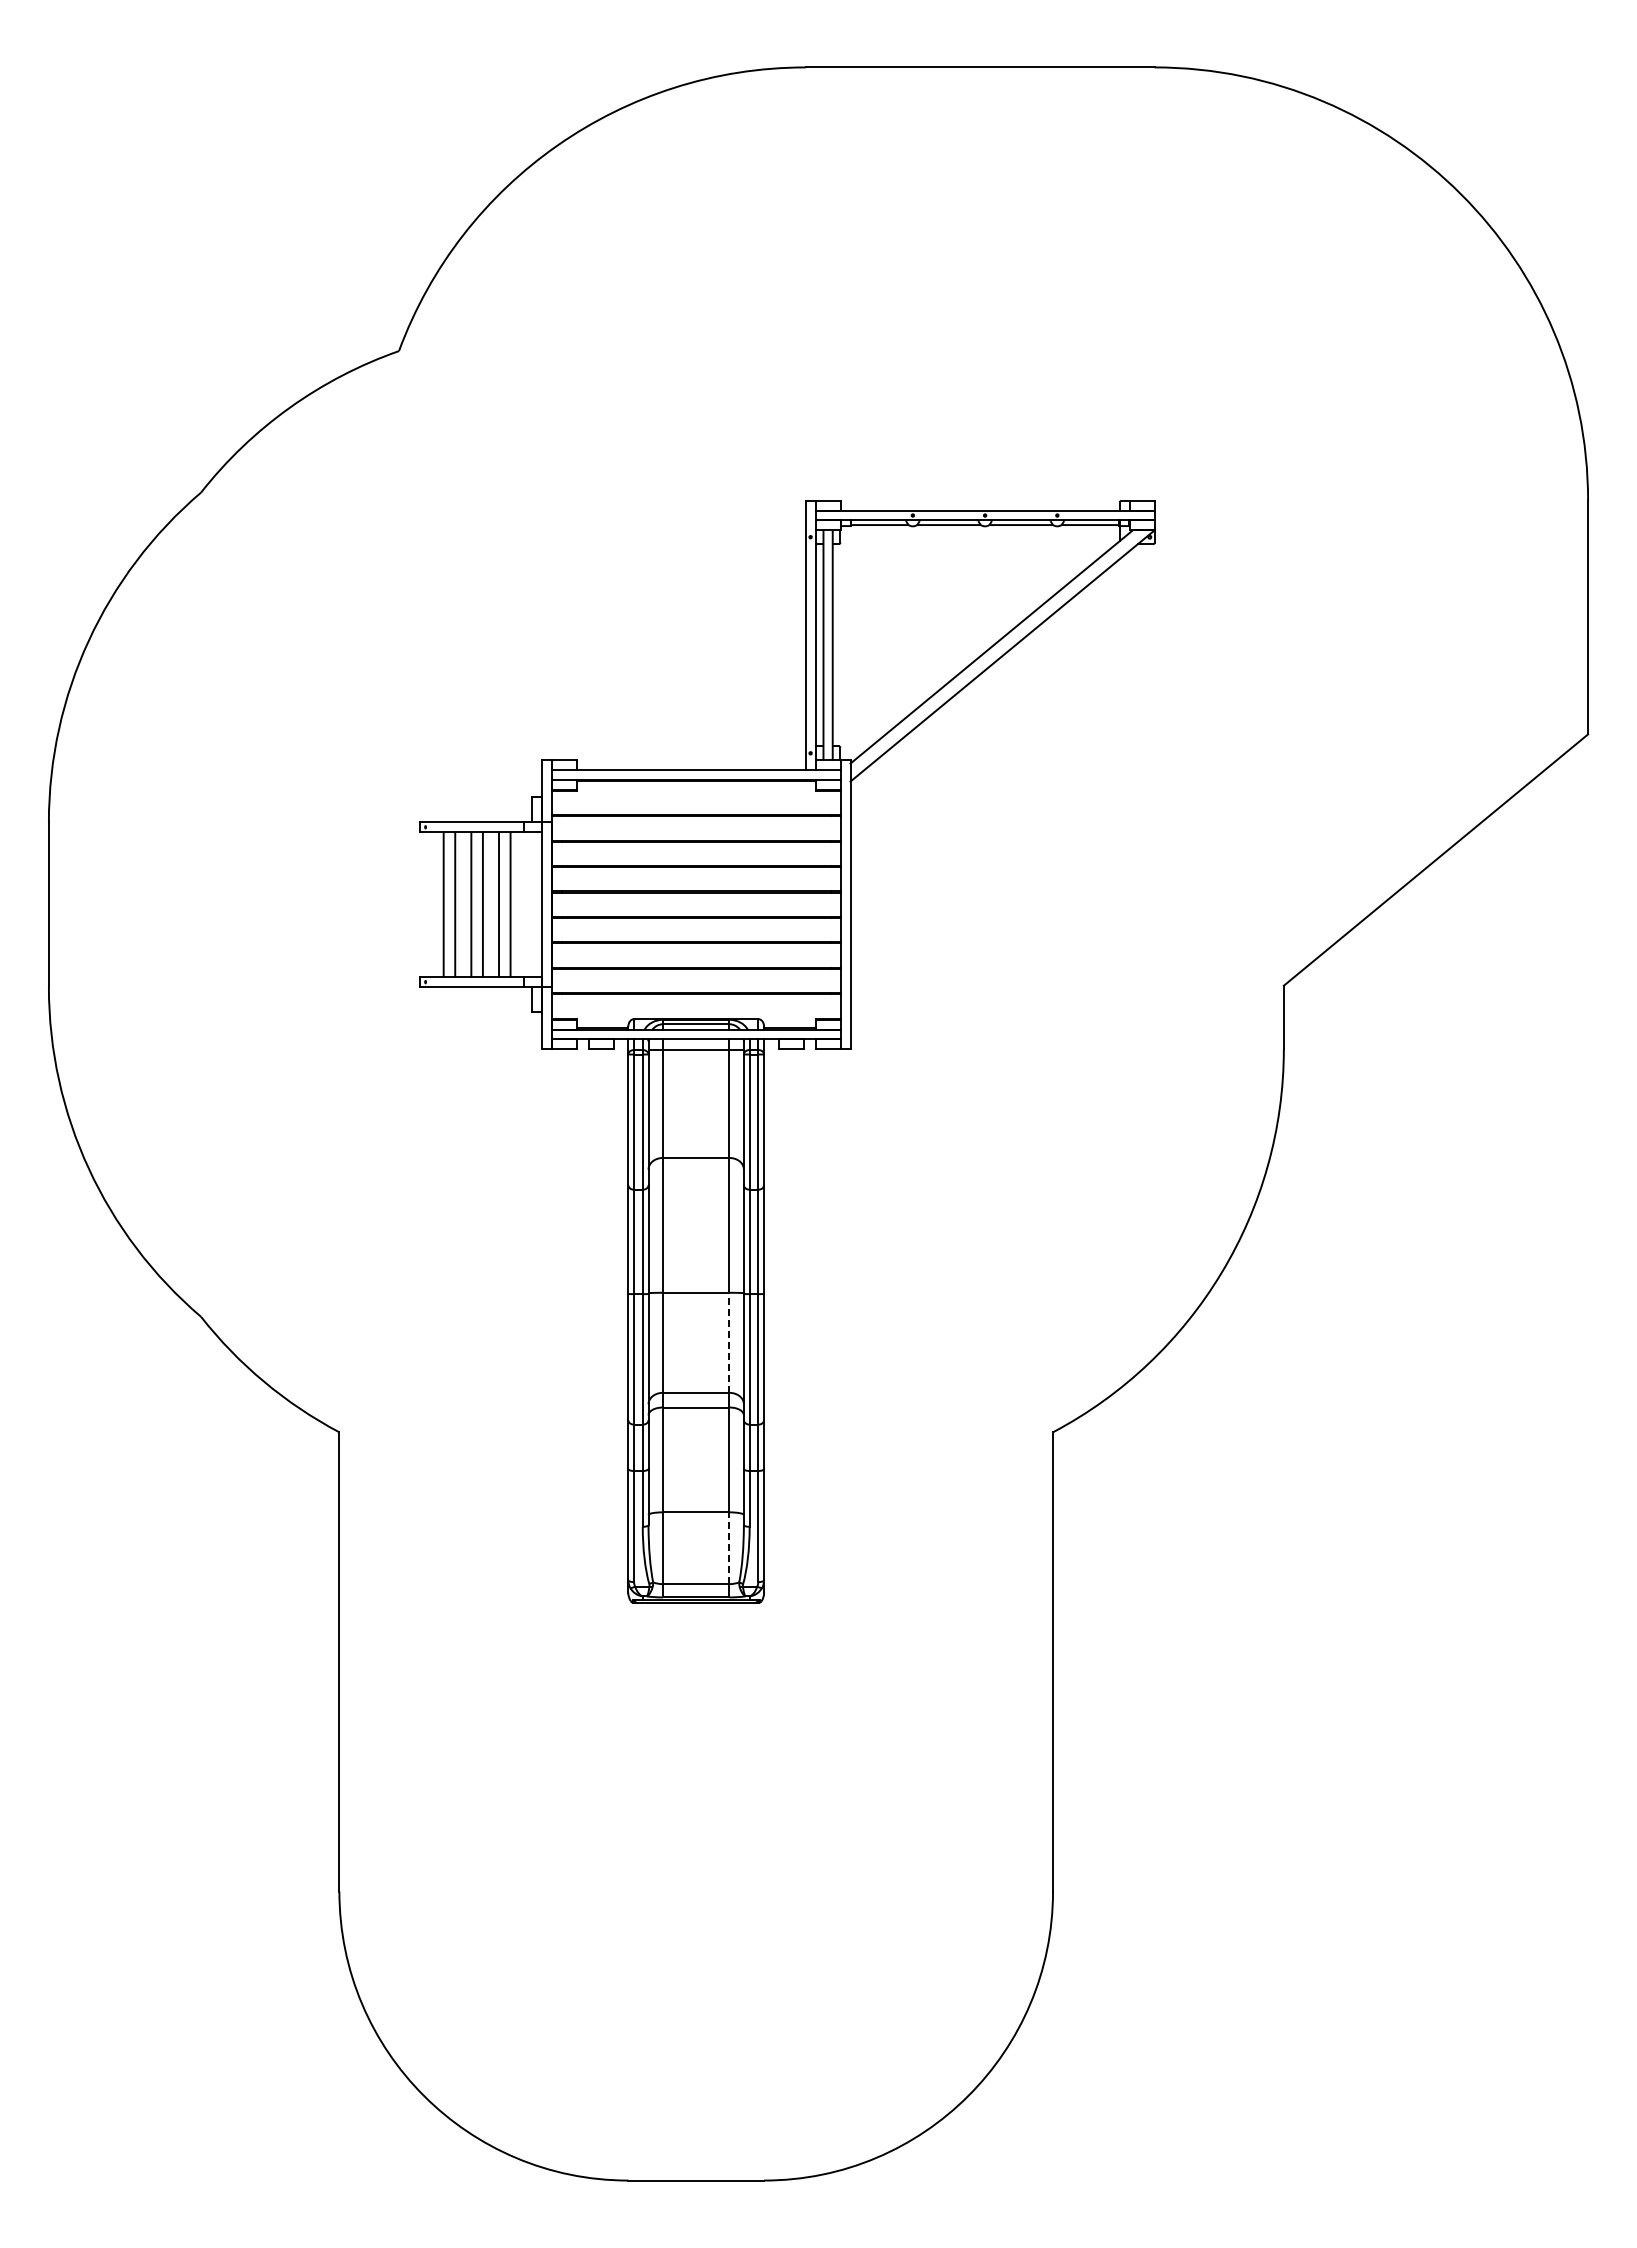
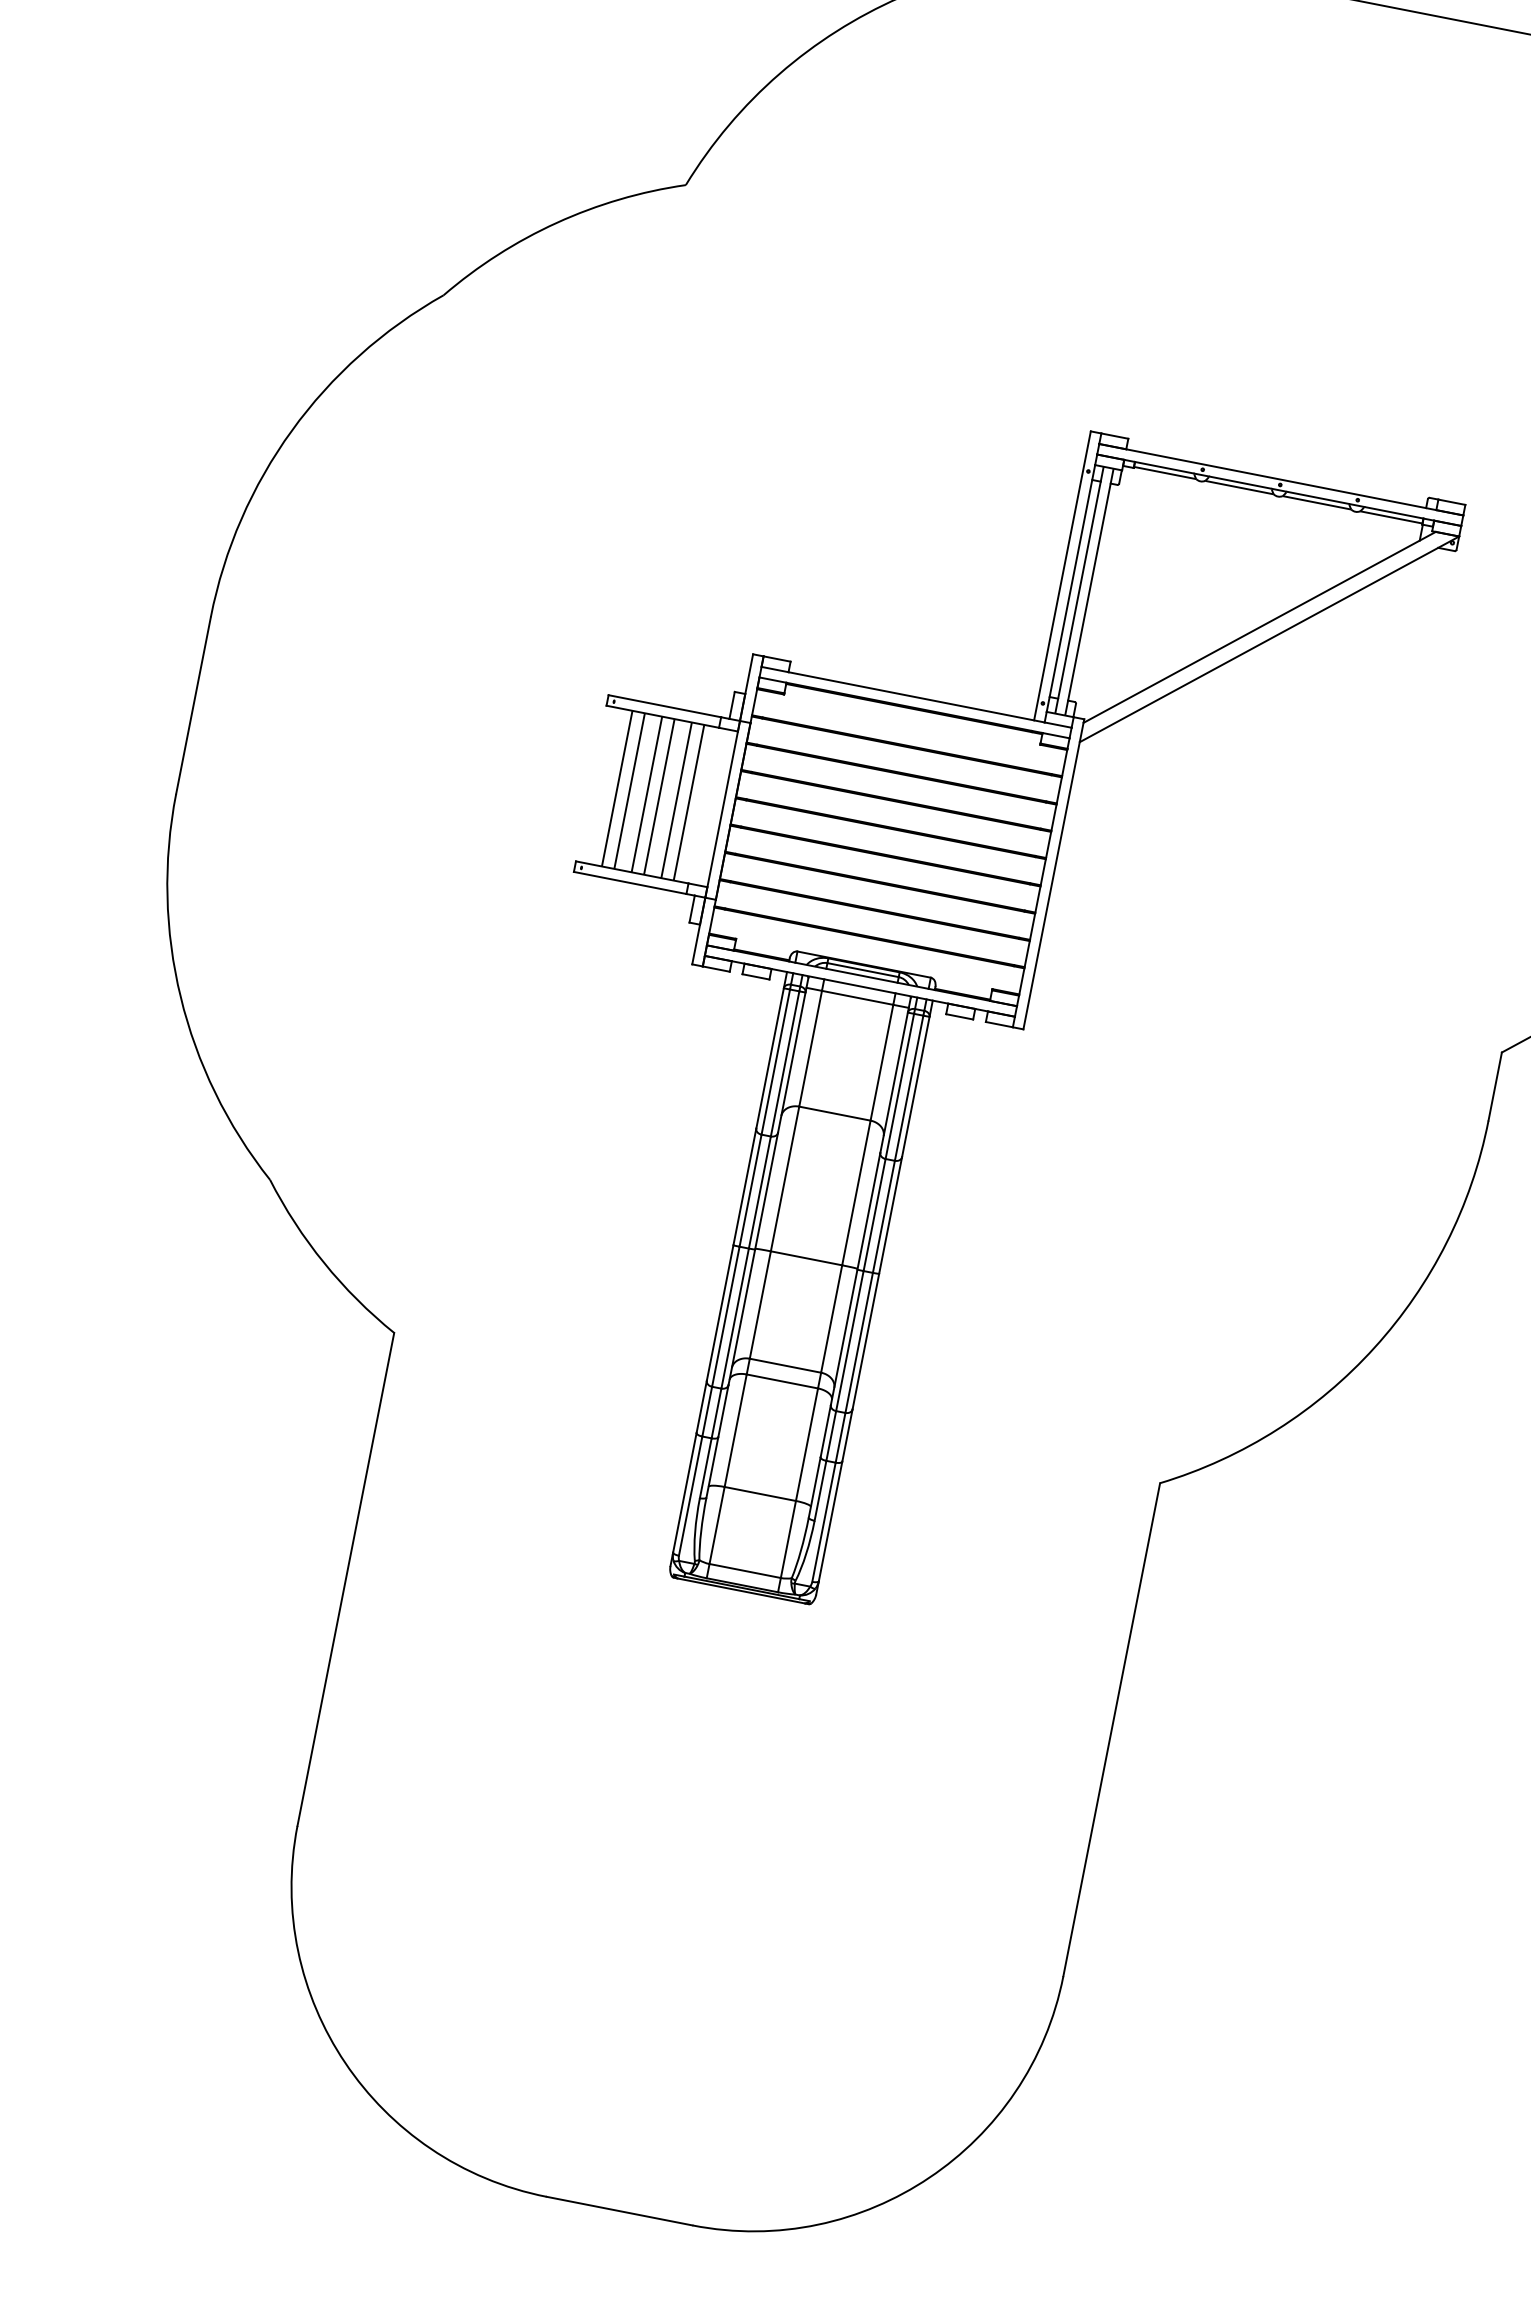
line: (729, 1342) -> (831, 1318), dashed -> solid
line: (729, 1548) -> (788, 1539), dashed -> solid

